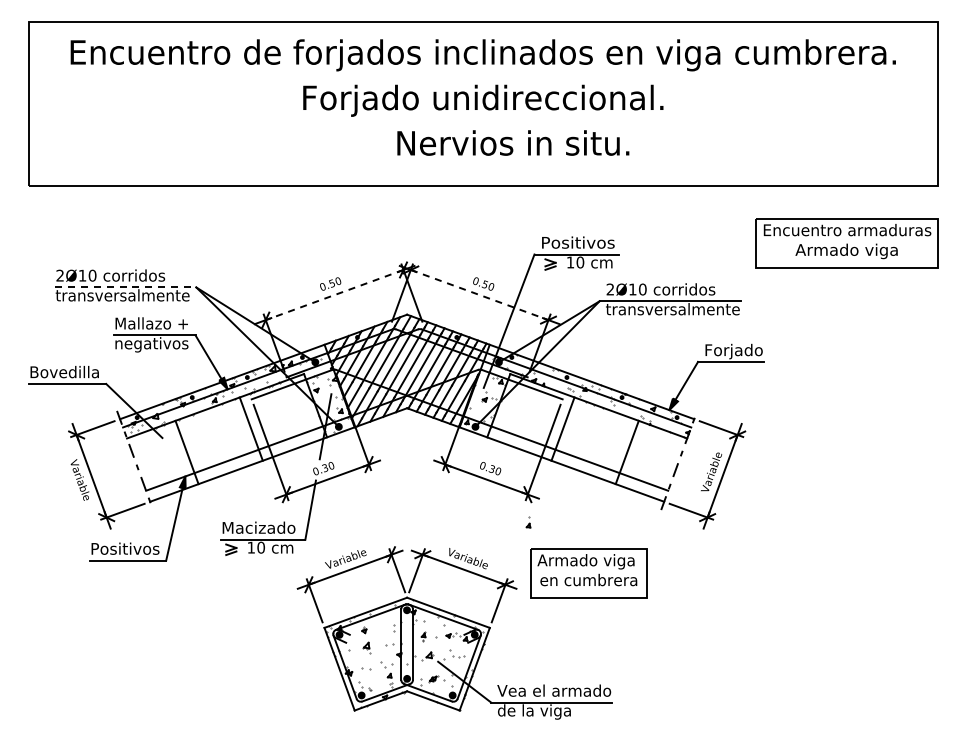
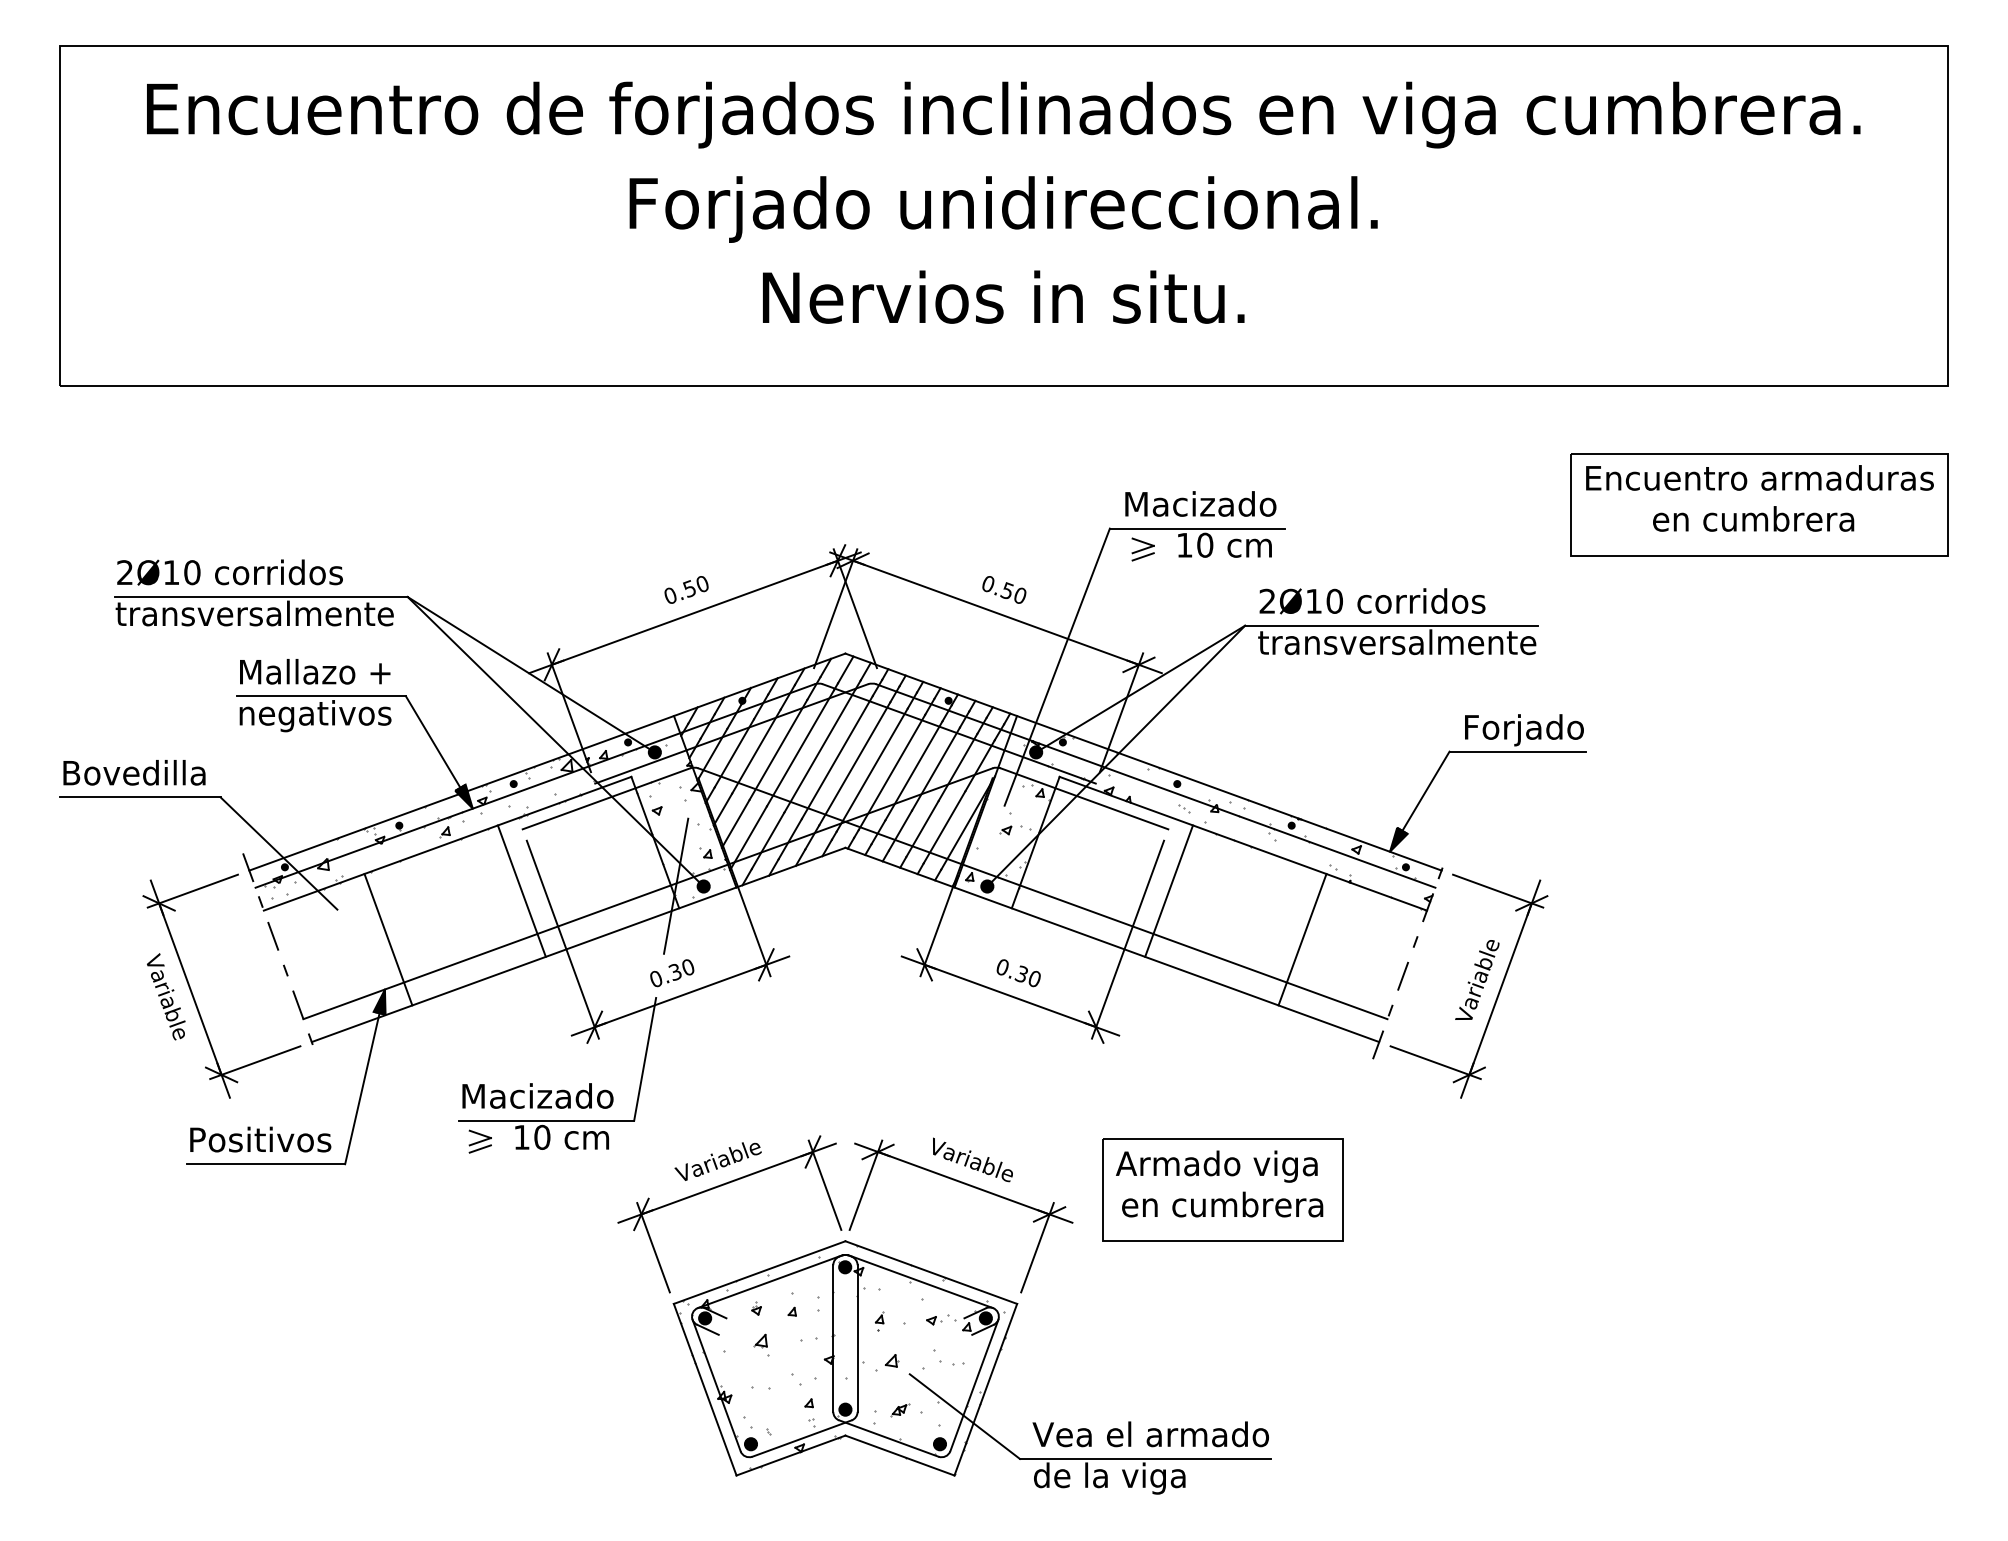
text: (513, 142) -> (1004, 296), moved
text: (578, 242) -> (1201, 503), Positivos -> Macizado
text: (846, 251) -> (1757, 522), Armado viga -> en cumbrera
line: (125, 287) -> (260, 597), dashed -> solid
line: (334, 295) -> (694, 613), dashed -> solid
line: (480, 295) -> (997, 613), dashed -> solid
part: (528, 522) -> (792, 1305), moved

